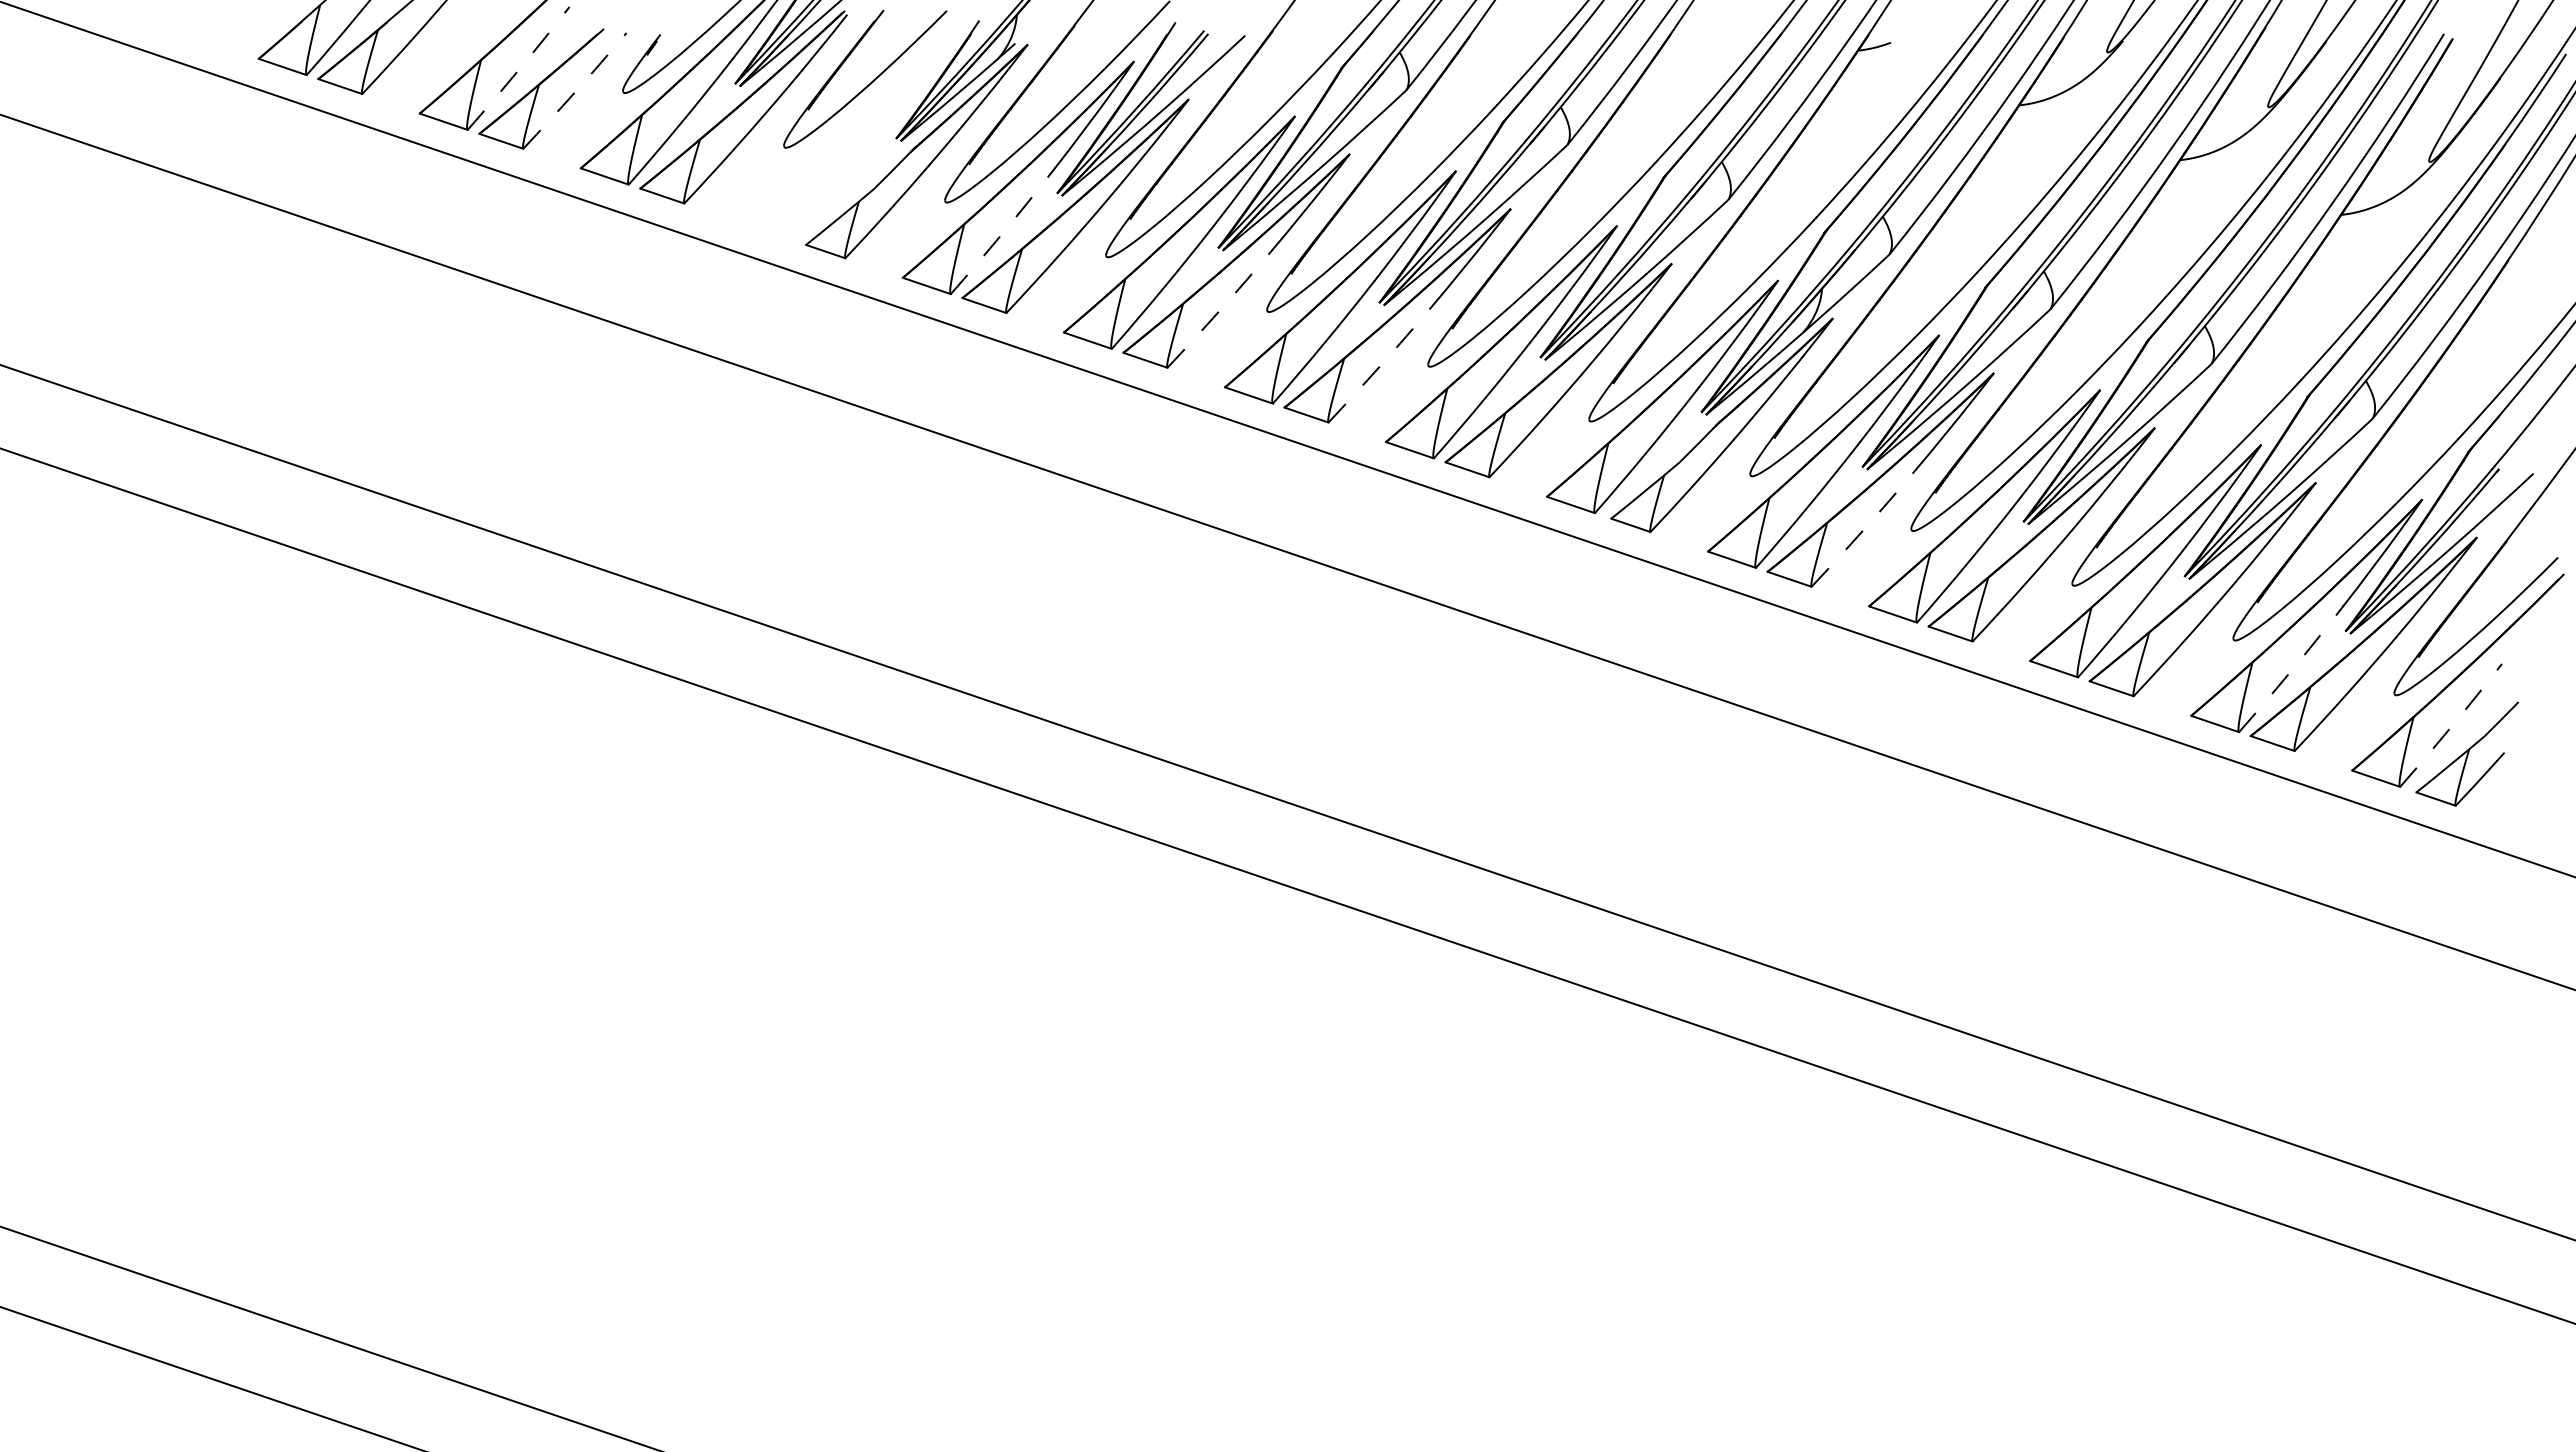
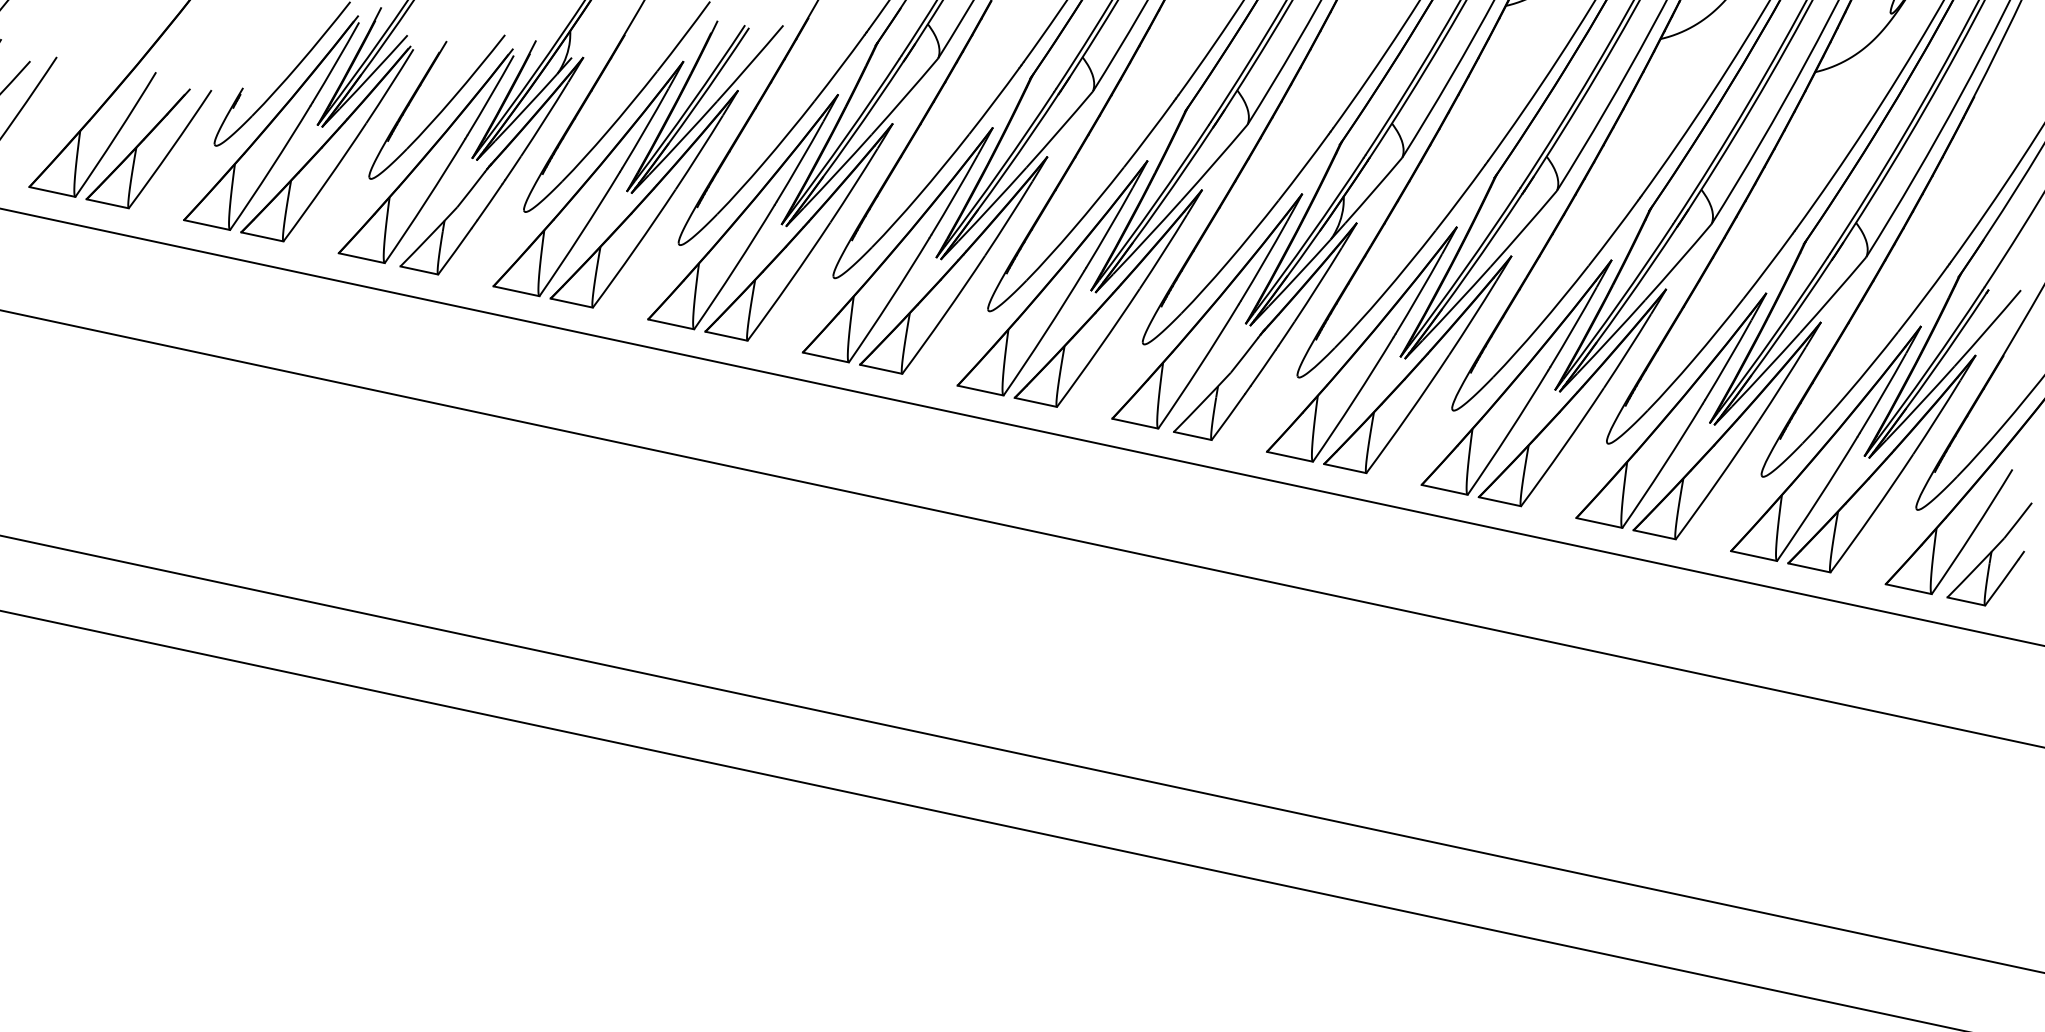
arc: (519, 69) -> (116, 135), dashed -> solid
arc: (575, 91) -> (170, 149), dashed -> solid
part: (847, 133) -> (426, 159), added
arc: (1002, 233) -> (580, 234), dashed -> solid
arc: (1219, 310) -> (789, 282), dashed -> solid
arc: (1380, 365) -> (944, 315), dashed -> solid
arc: (1864, 529) -> (1409, 414), dashed -> solid
arc: (2290, 671) -> (1817, 499), dashed -> solid
arc: (2451, 726) -> (1972, 532), dashed -> solid

